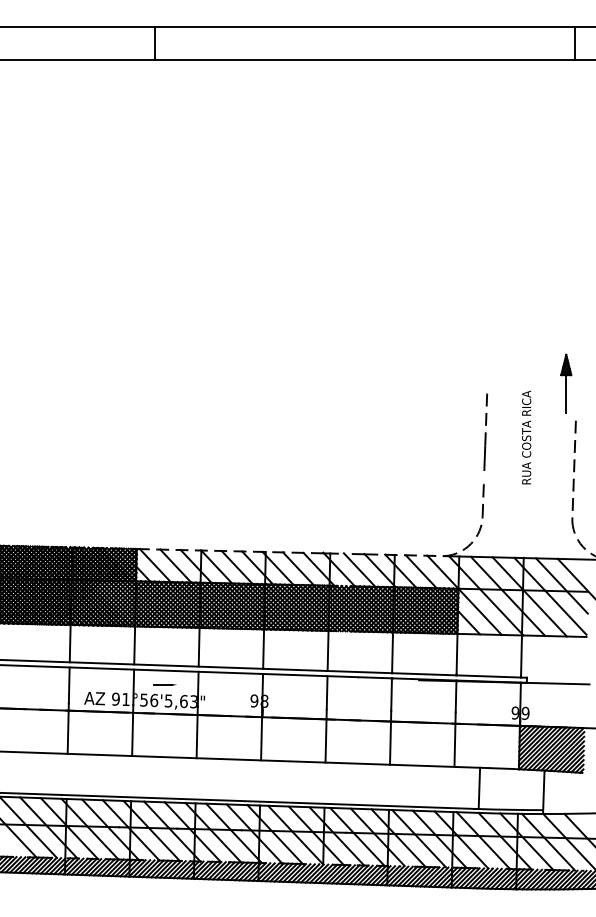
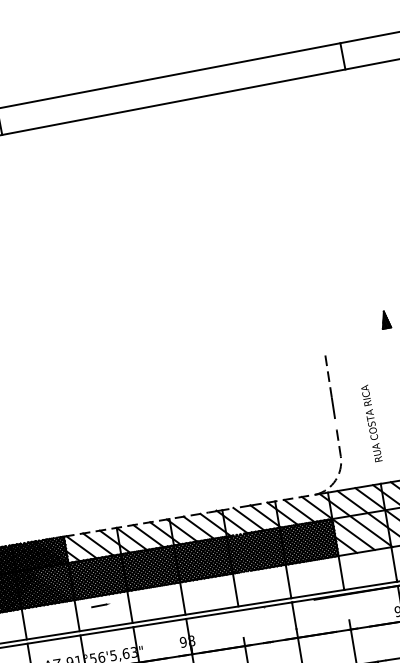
line: (566, 393) -> (390, 343), removed
text: (526, 437) -> (371, 423), moved
line: (164, 684) -> (100, 605), moved
line: (326, 692) -> (240, 624), removed
line: (455, 696) -> (346, 607), removed

